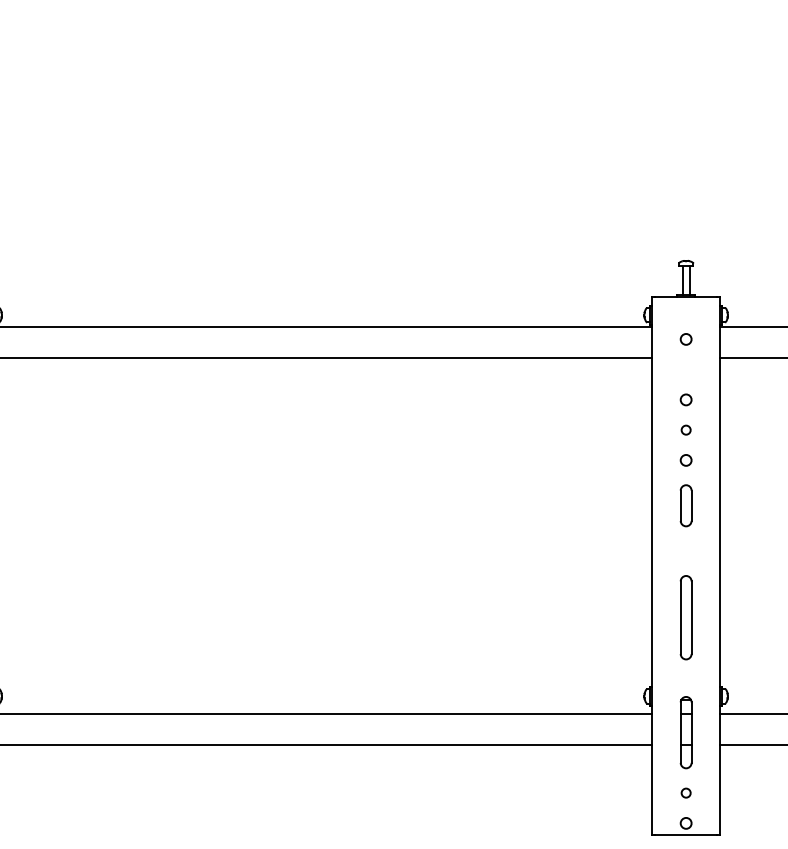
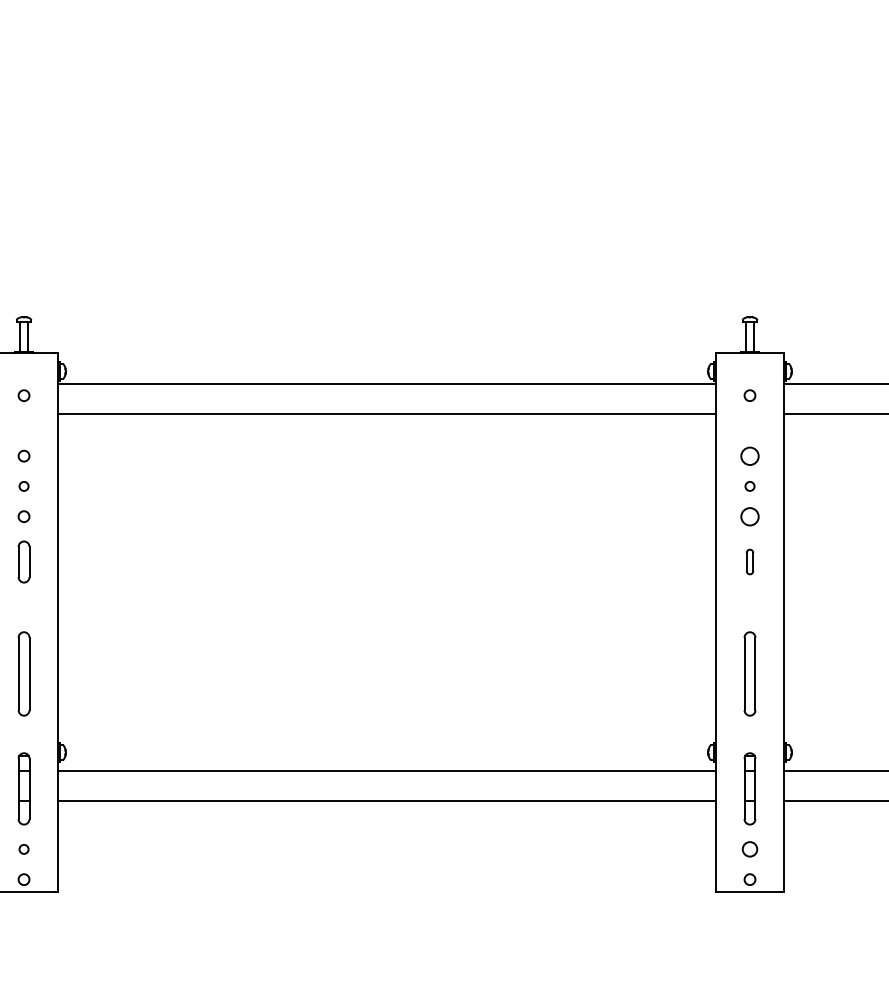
circle: (685, 399) -> (749, 455), size x1.6
circle: (685, 460) -> (749, 516), size x1.6
part: (685, 505) -> (749, 561), size x0.6
circle: (685, 793) -> (749, 849), size x1.6

